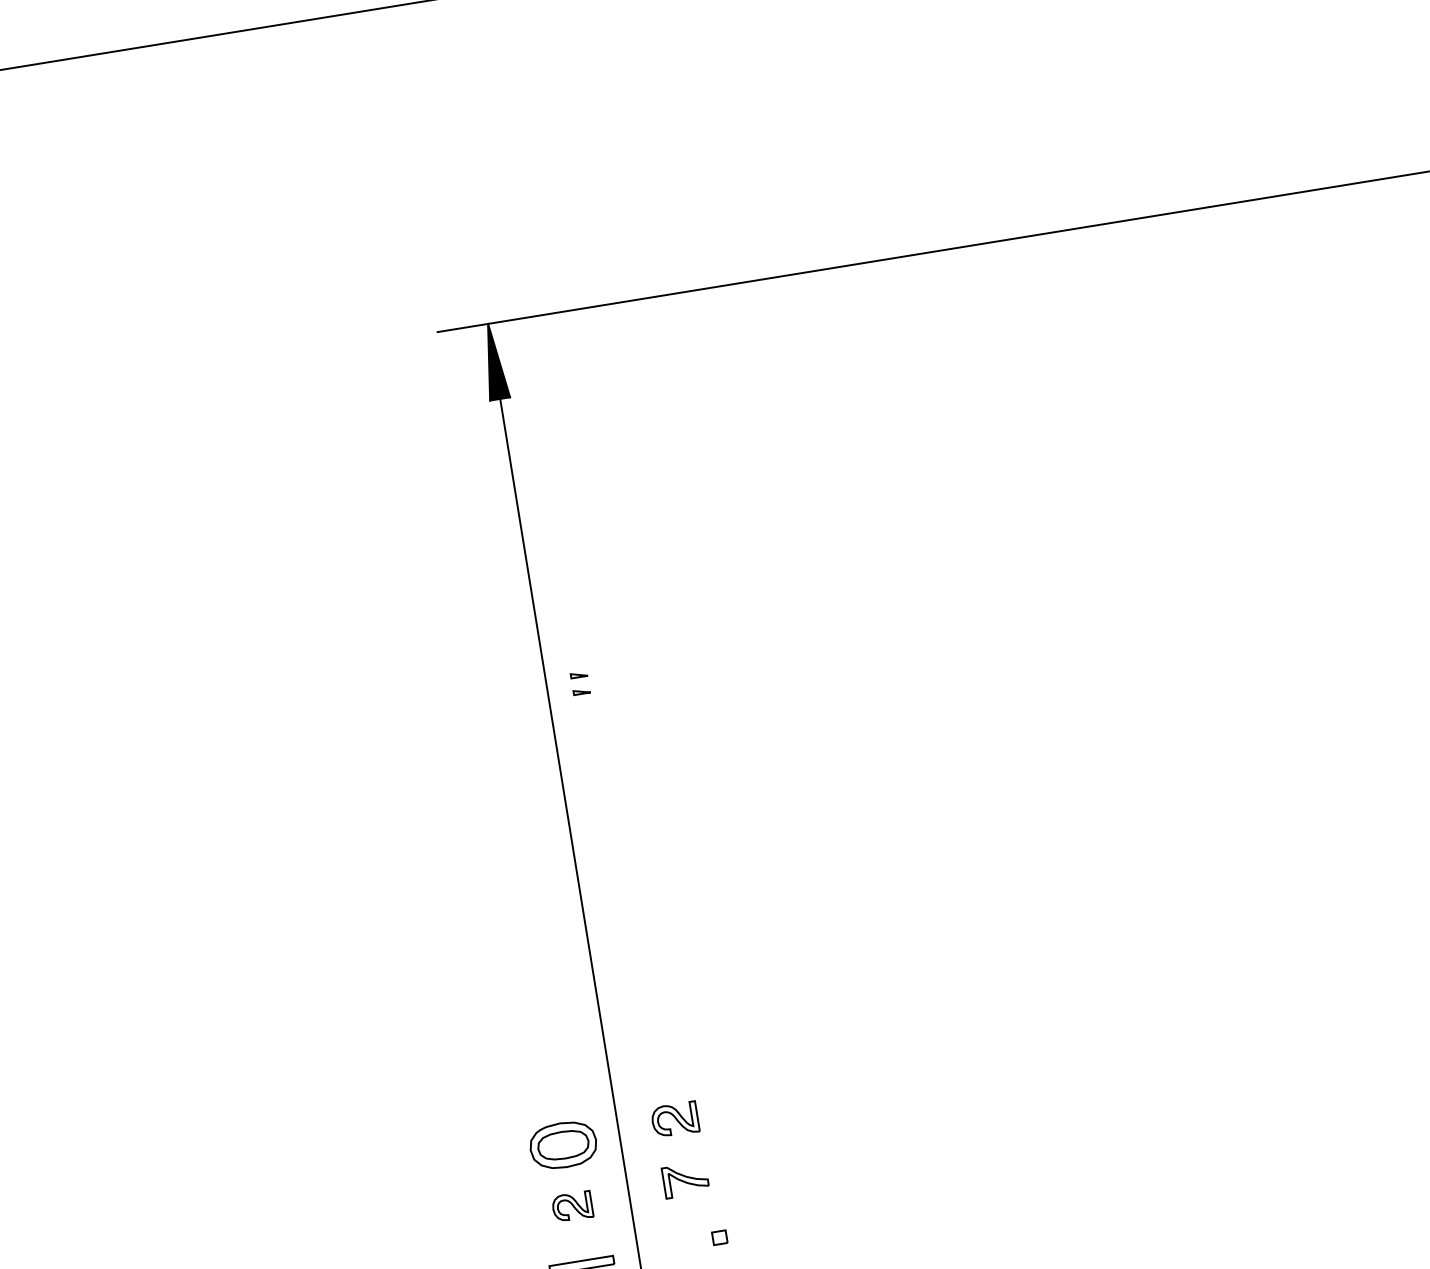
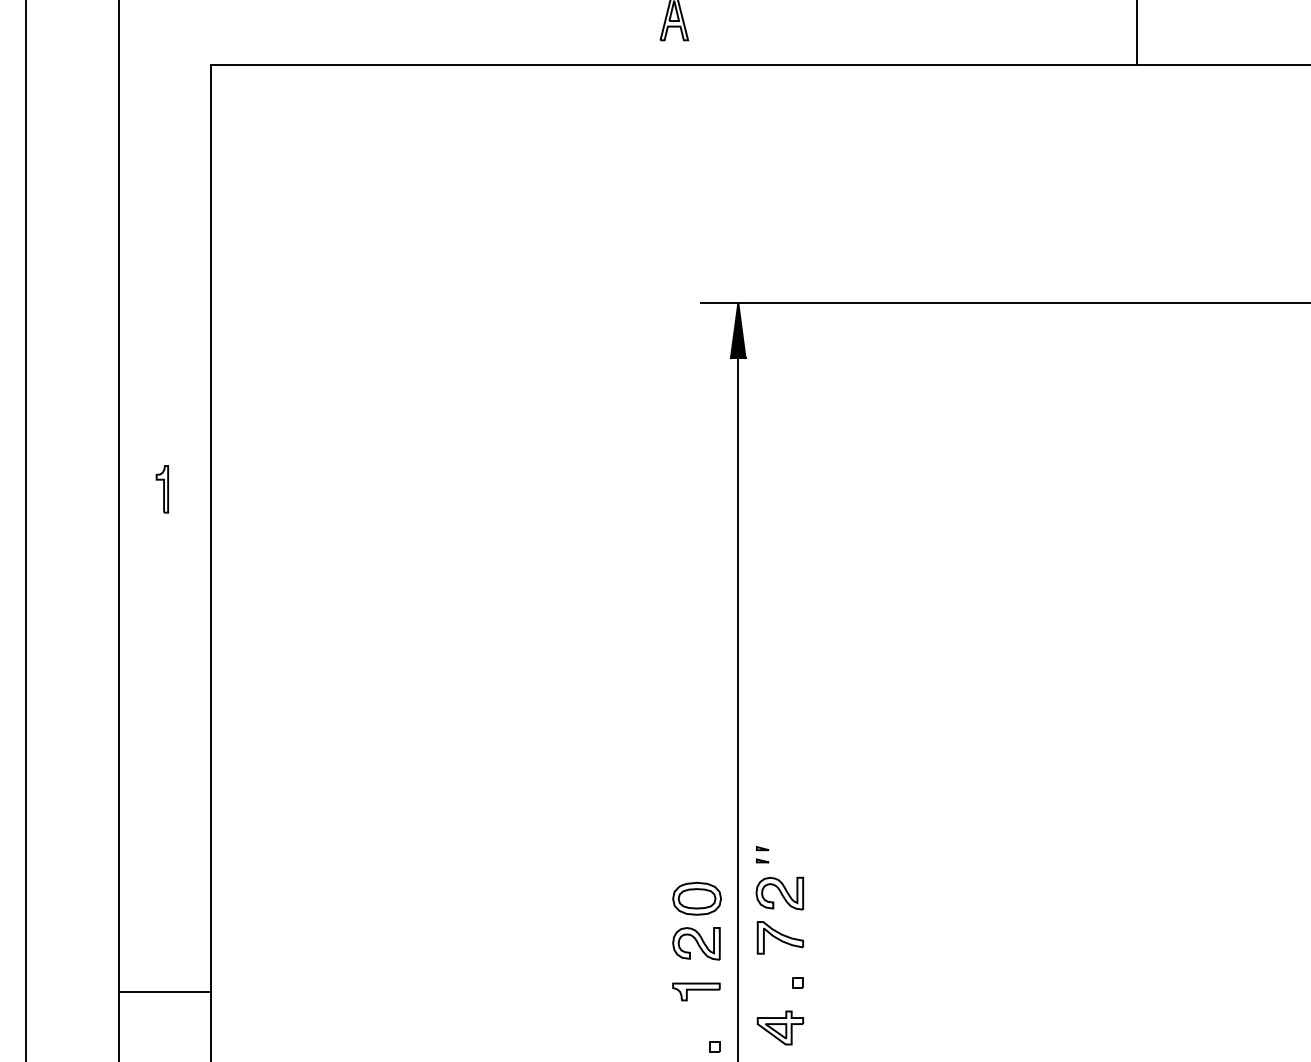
part: (580, 683) -> (762, 854), moved
part: (674, 1119) -> (779, 893), size x1.43
part: (685, 1179) -> (780, 937), size x1.43
part: (572, 1206) -> (696, 943), size x1.67

